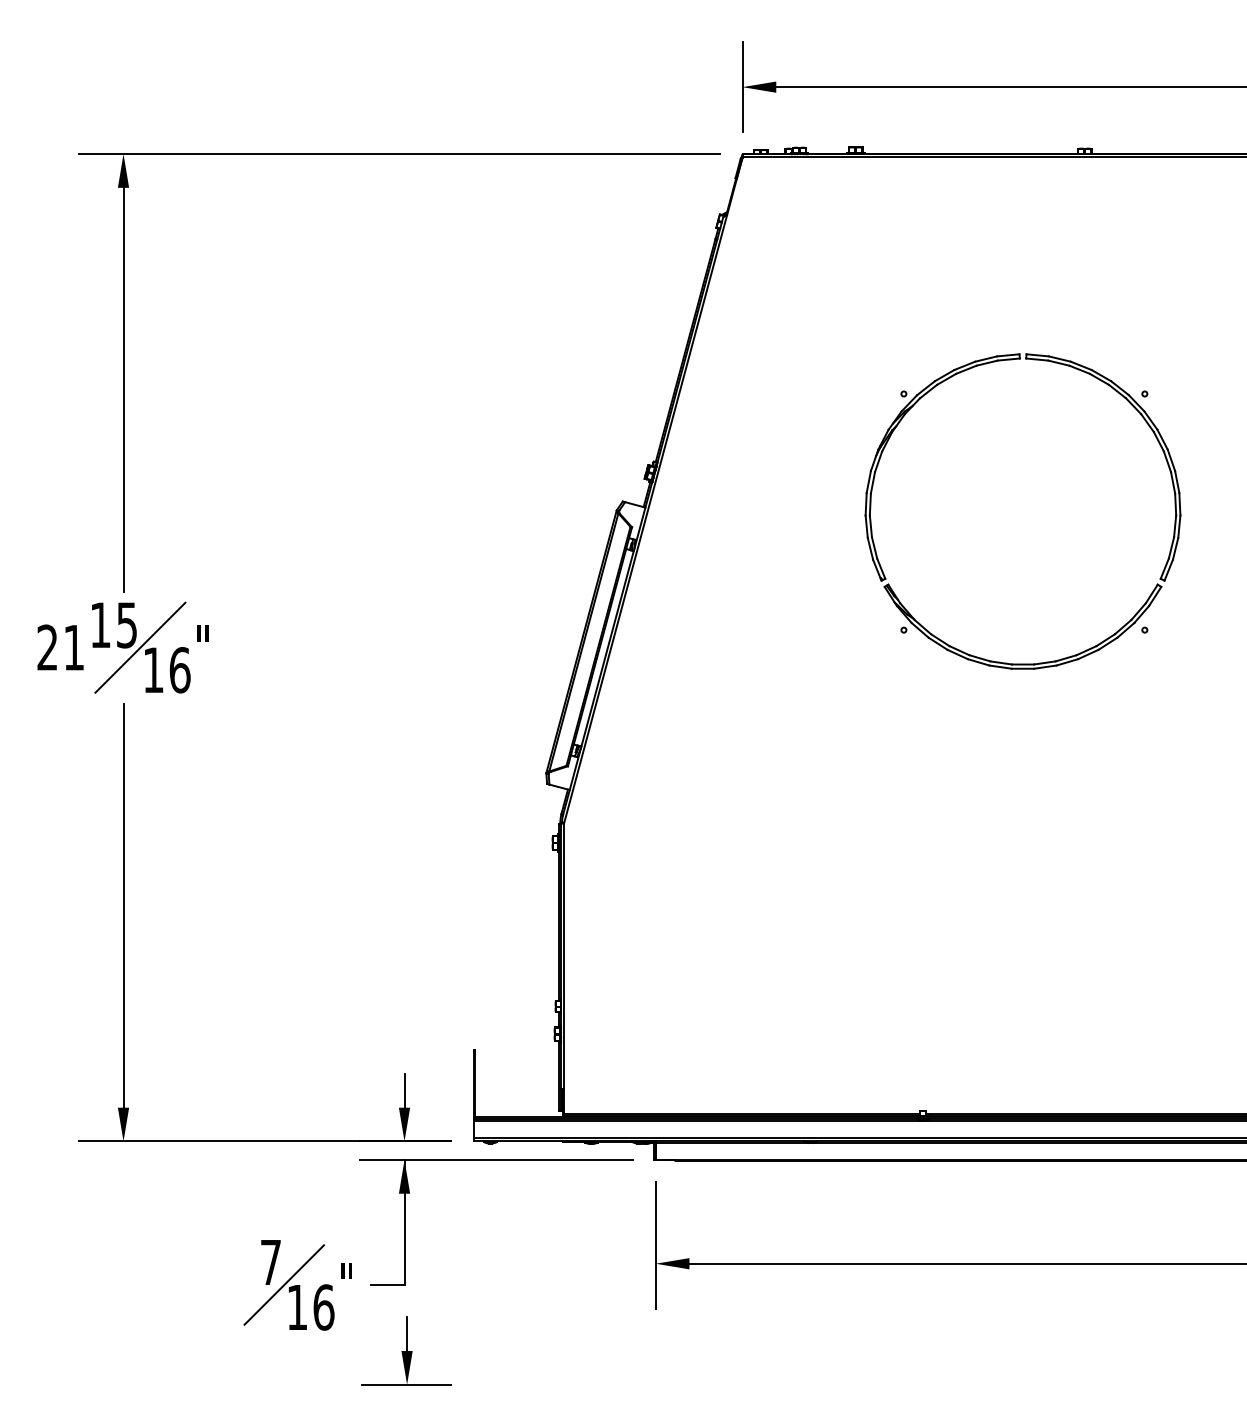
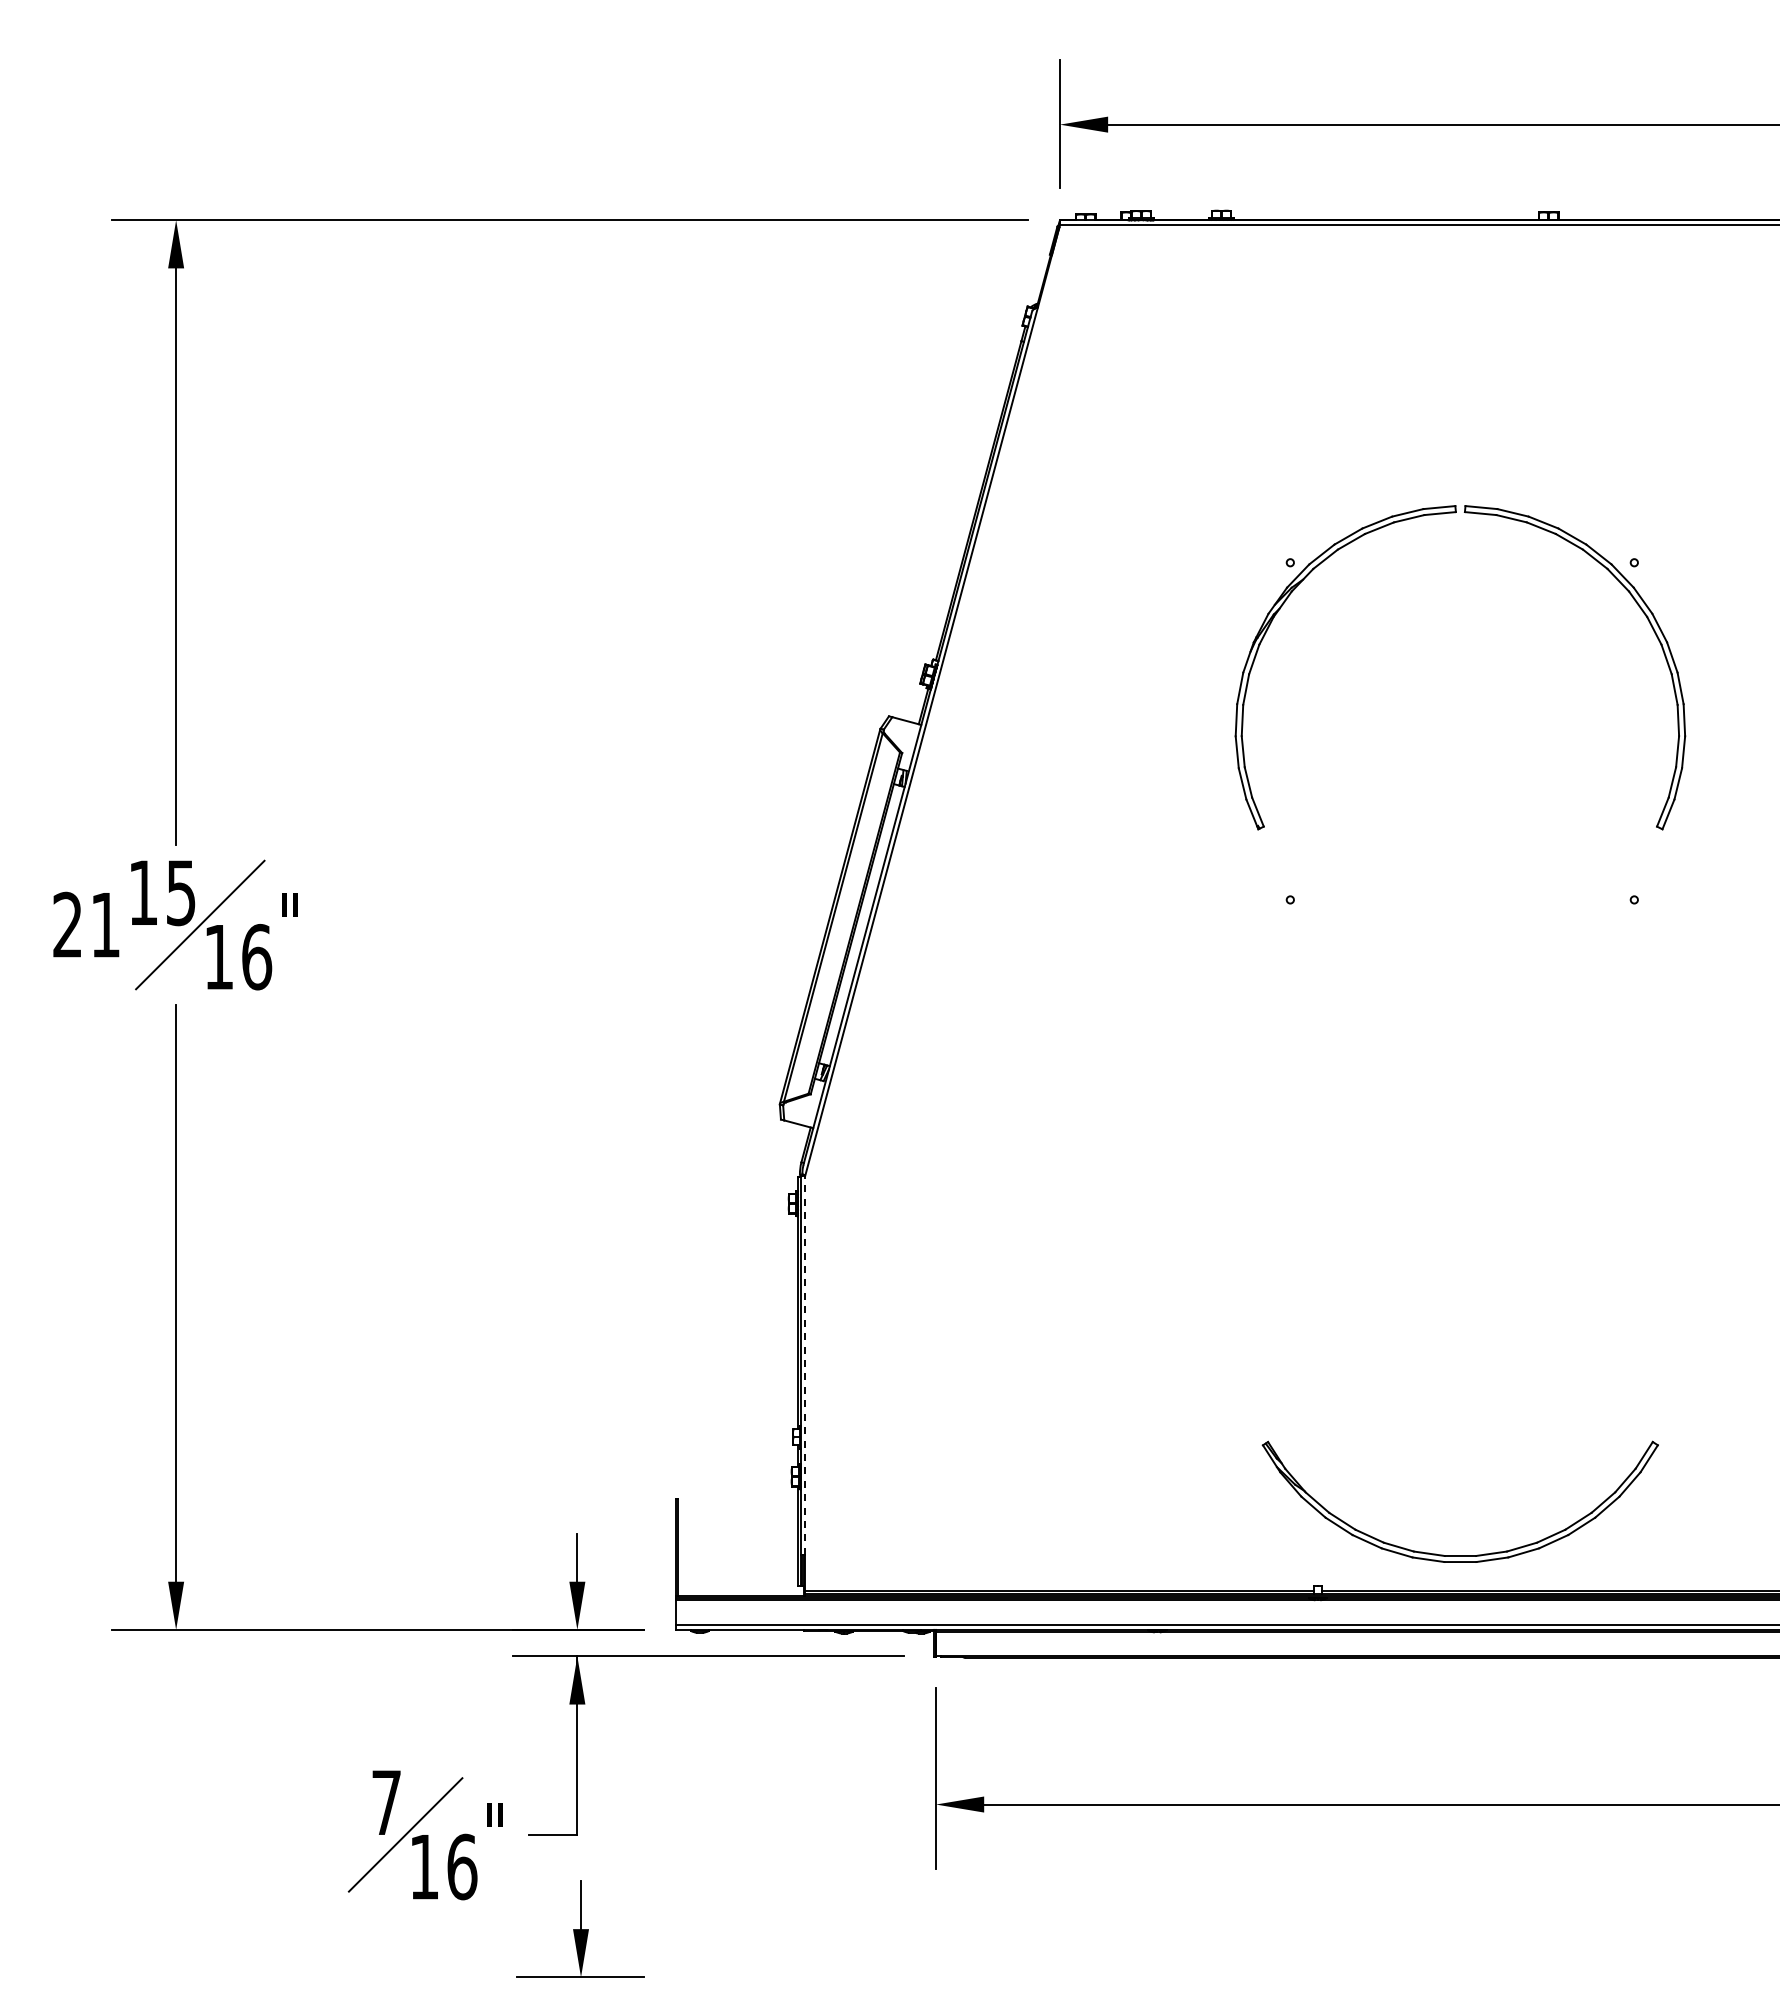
part: (1022, 664) -> (1459, 1555), moved
line: (564, 956) -> (805, 1365), solid -> dashed

